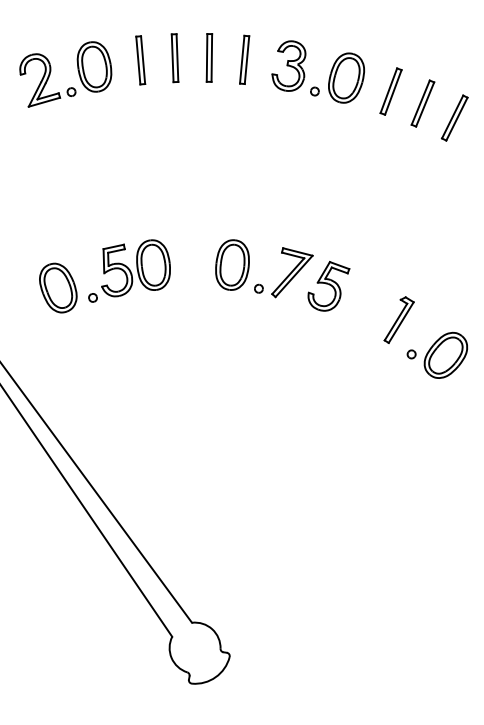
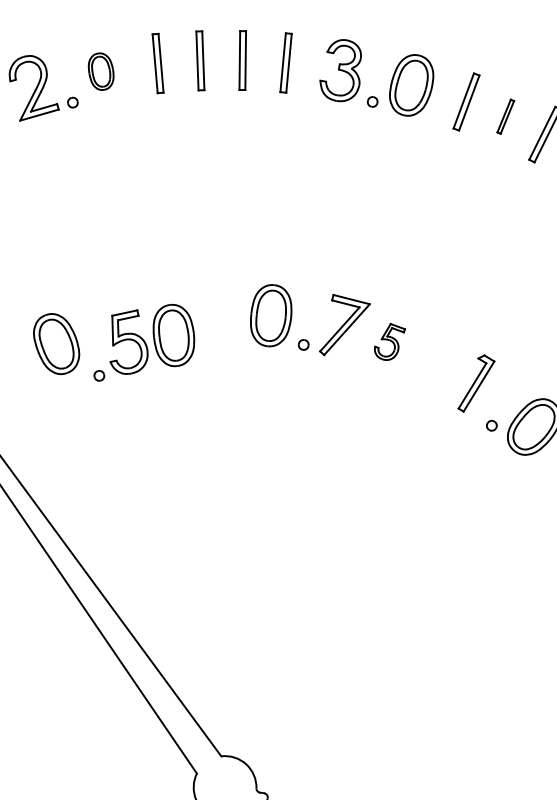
part: (94, 66) -> (101, 71), size x0.6
part: (422, 103) -> (505, 116), size x0.6
part: (129, 270) -> (144, 342), moved
part: (328, 286) -> (389, 342), size x0.6

